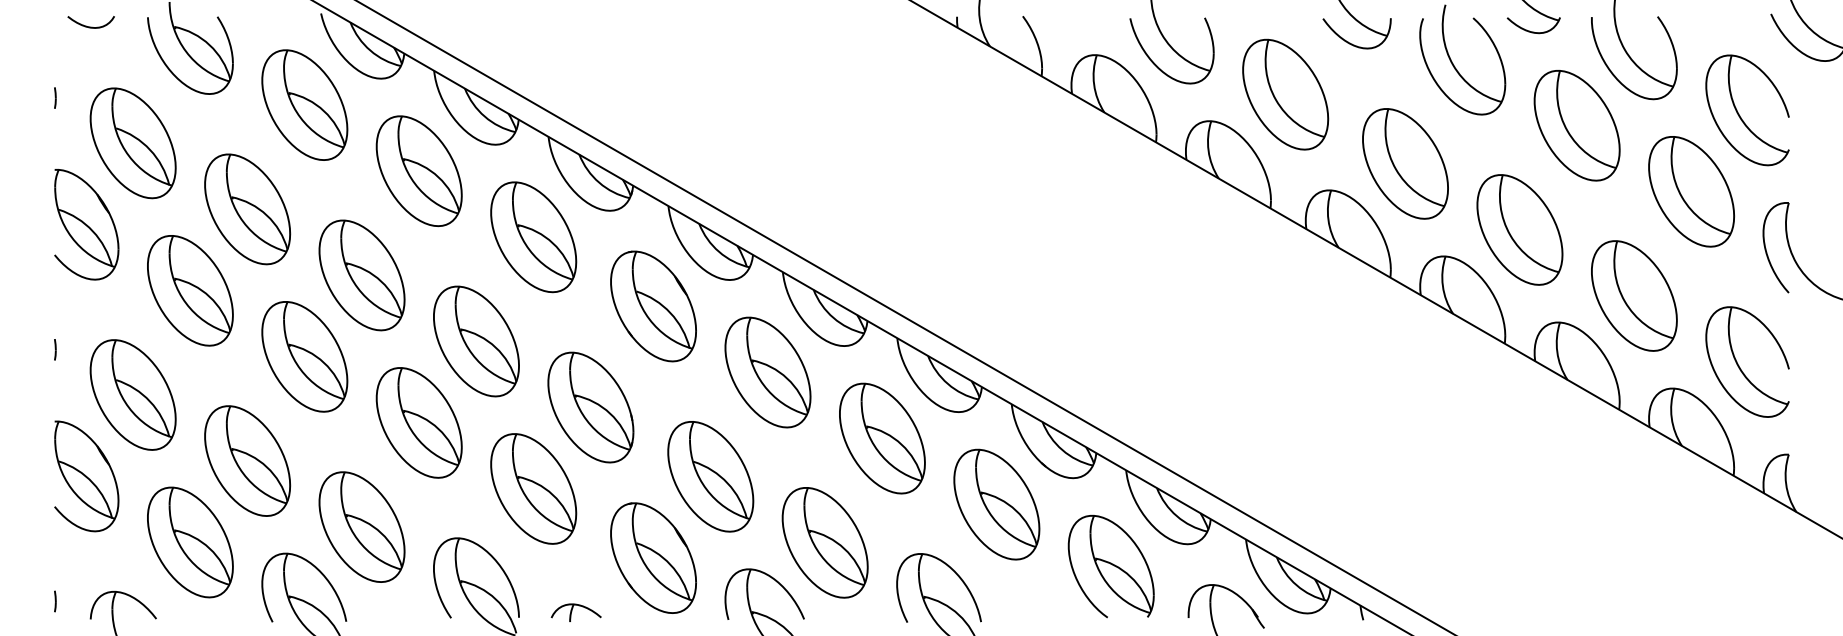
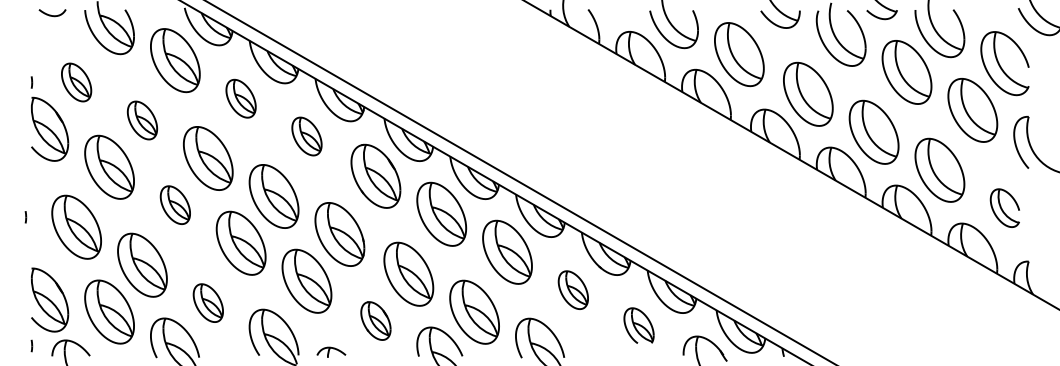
part: (54, 98) -> (31, 82), moved
part: (132, 143) -> (76, 82), size x0.6
part: (418, 171) -> (240, 98), size x0.6
part: (247, 209) -> (142, 120), size x0.6
part: (532, 237) -> (306, 136), size x0.6
part: (54, 350) -> (25, 217), moved
part: (305, 355) -> (175, 204), size x0.6
part: (1746, 360) -> (1004, 207), size x0.6
part: (87, 475) -> (50, 299), moved
part: (997, 503) -> (573, 289), size x0.6
part: (362, 525) -> (208, 302), size x0.6
part: (652, 557) -> (375, 320), size x0.6
part: (1110, 565) -> (638, 325), size x0.6

